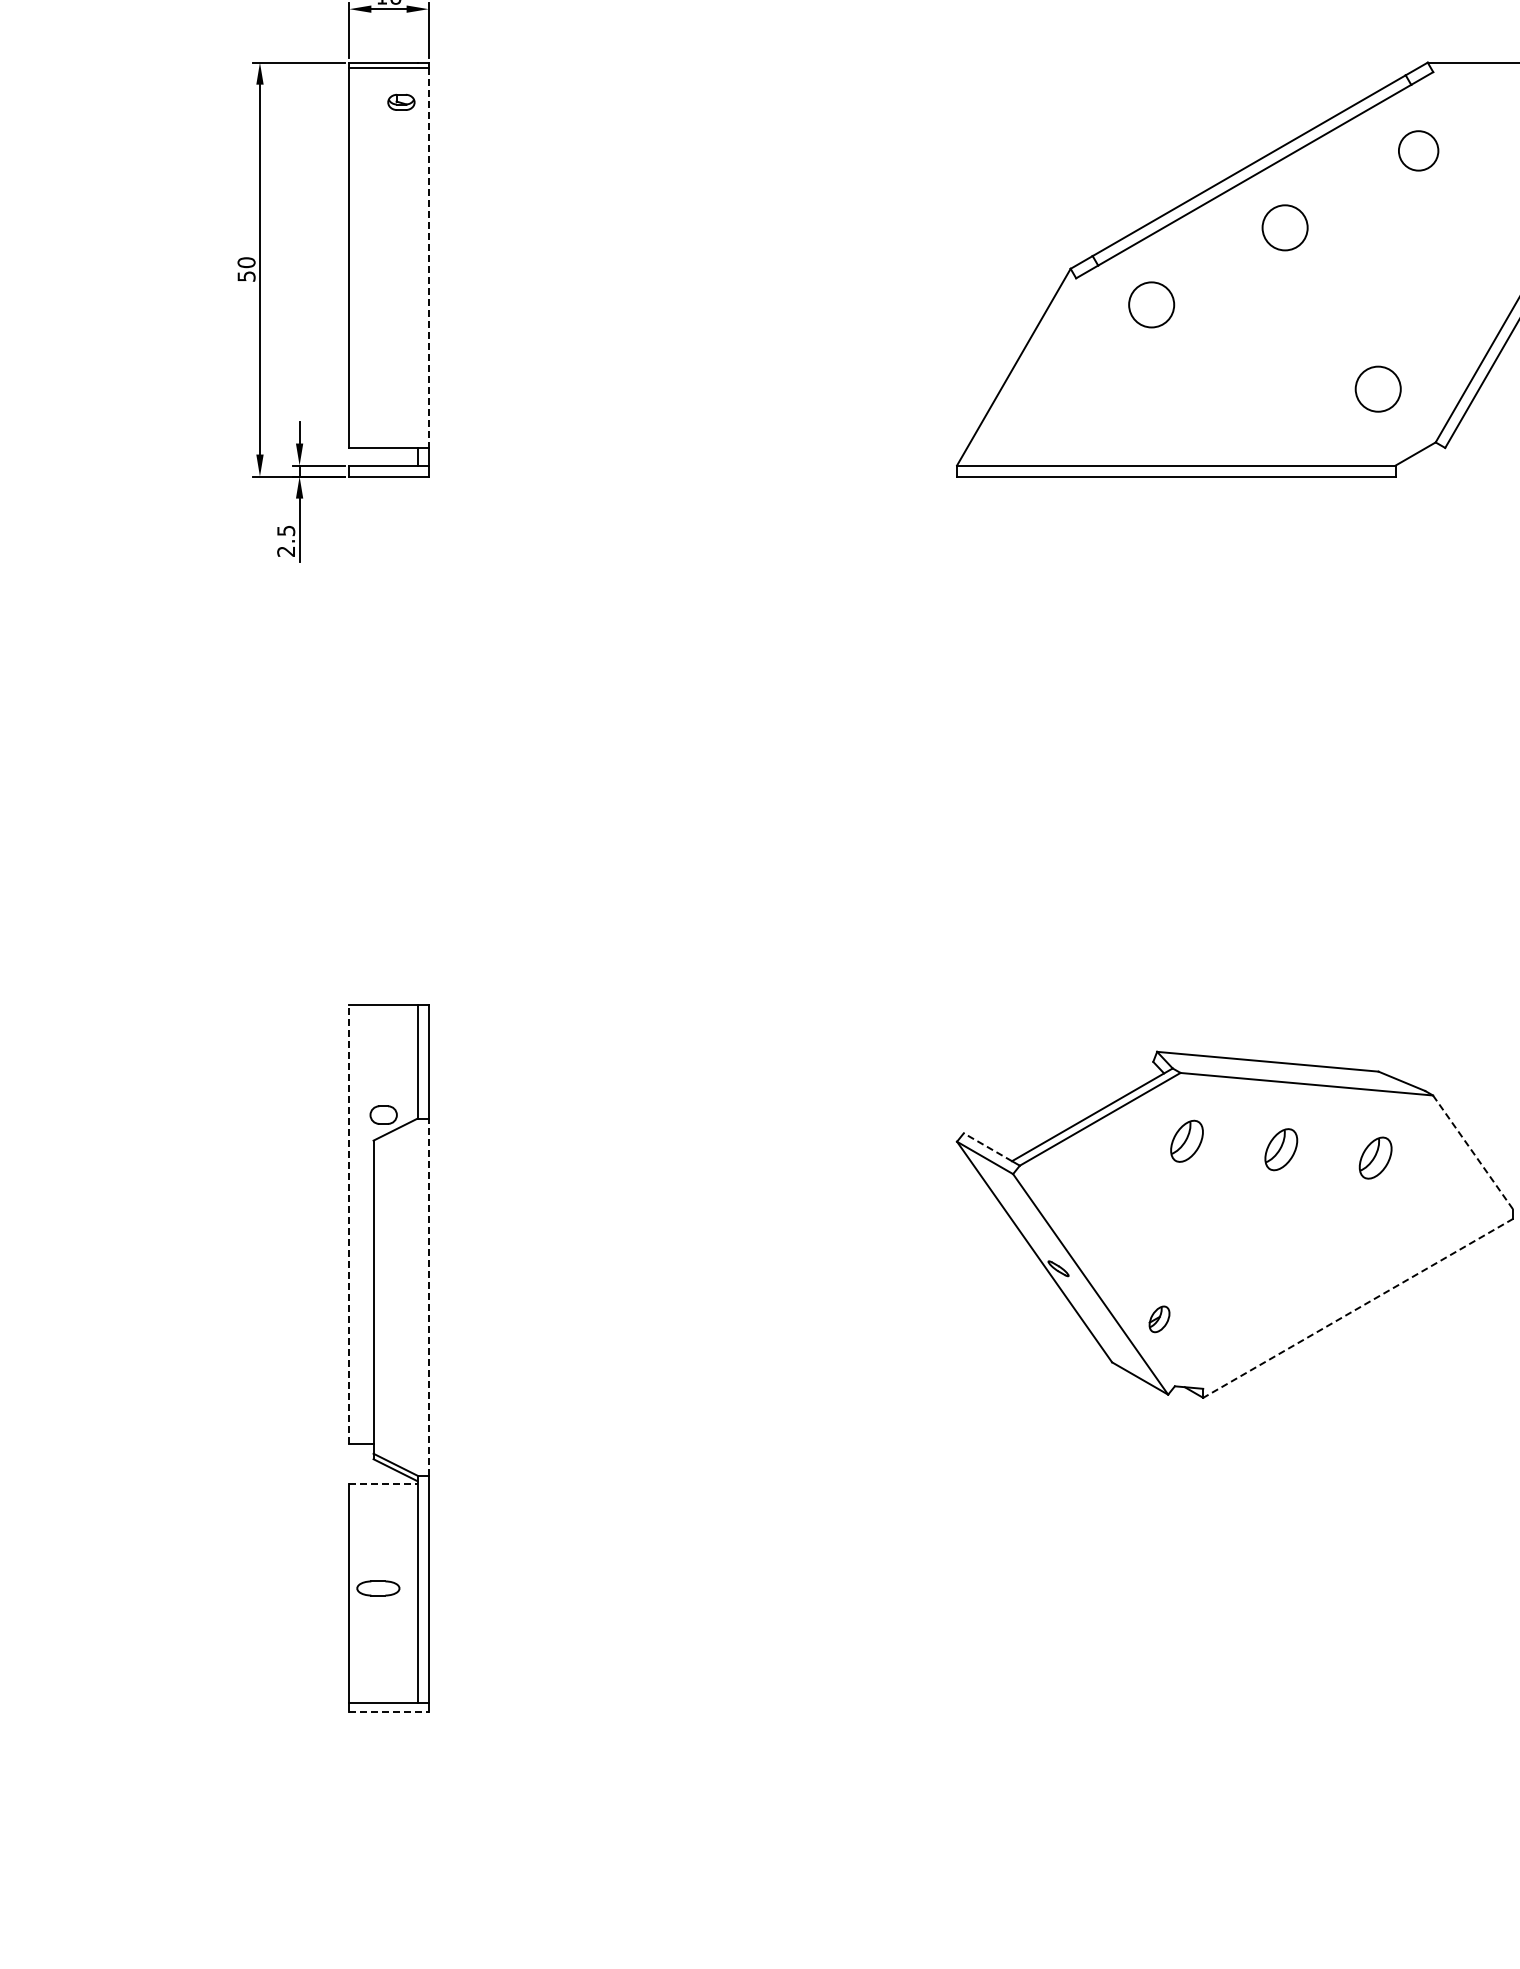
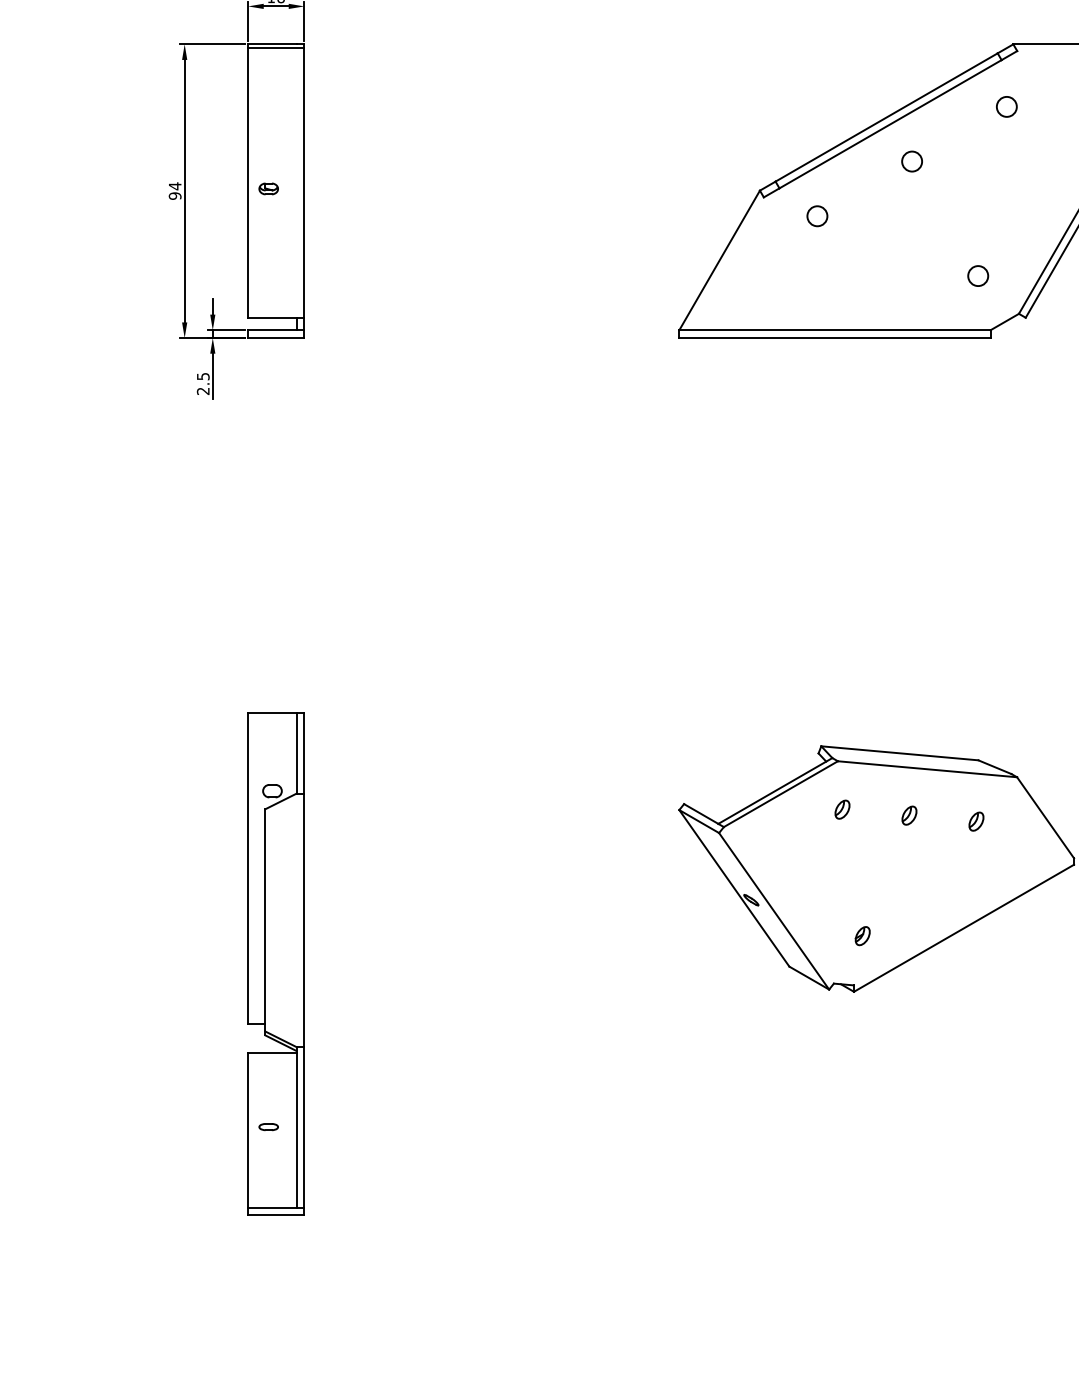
part: (401, 101) -> (268, 188), moved
circle: (1418, 150) -> (1006, 106), size x0.71
circle: (1285, 227) -> (912, 161), size x0.62
line: (428, 258) -> (304, 183), dashed -> solid
text: (246, 269) -> (175, 191), 50 -> 94
circle: (1151, 304) -> (817, 215), size x0.62
circle: (1378, 389) -> (978, 276), size x0.62
part: (1186, 1140) -> (842, 809), size x0.62
line: (987, 1147) -> (700, 814), dashed -> solid
part: (1281, 1149) -> (909, 815), size x0.62
line: (1473, 1152) -> (1045, 817), dashed -> solid
part: (1375, 1157) -> (976, 821), size x0.62
line: (349, 1223) -> (248, 868), dashed -> solid
line: (428, 1297) -> (304, 920), dashed -> solid
line: (1357, 1308) -> (963, 928), dashed -> solid
part: (1159, 1319) -> (862, 936), moved
line: (383, 1483) -> (272, 1052), dashed -> solid
part: (378, 1588) -> (268, 1127), size x0.62
line: (388, 1712) -> (275, 1215), dashed -> solid

